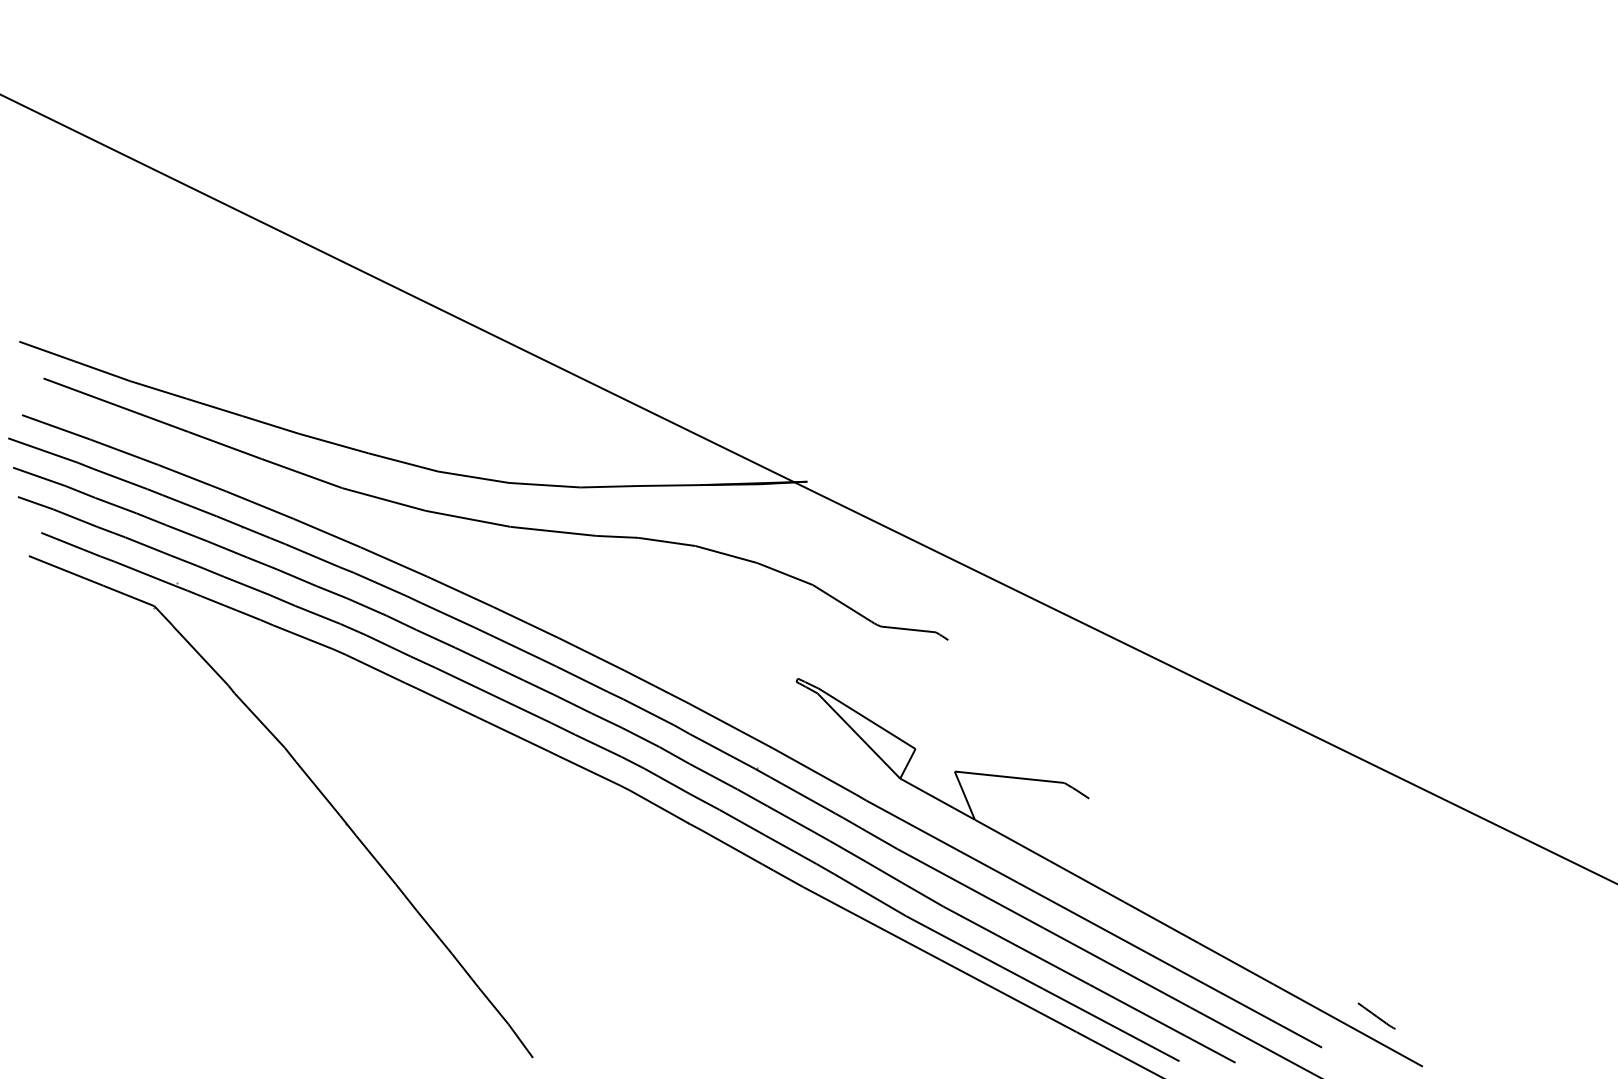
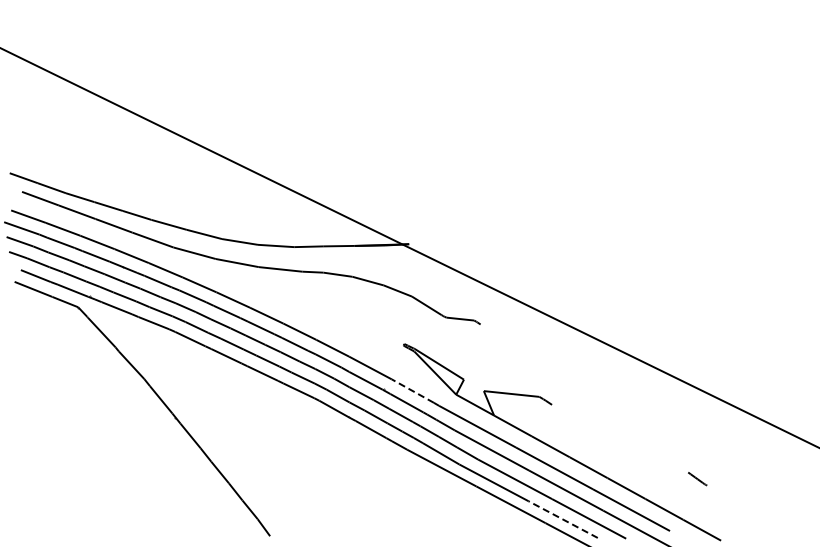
line: (813, 770) -> (412, 390), solid -> dashed
line: (1376, 1016) -> (697, 479), moved
line: (1109, 1024) -> (562, 519), solid -> dashed

